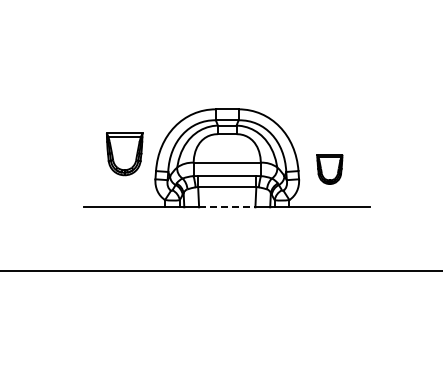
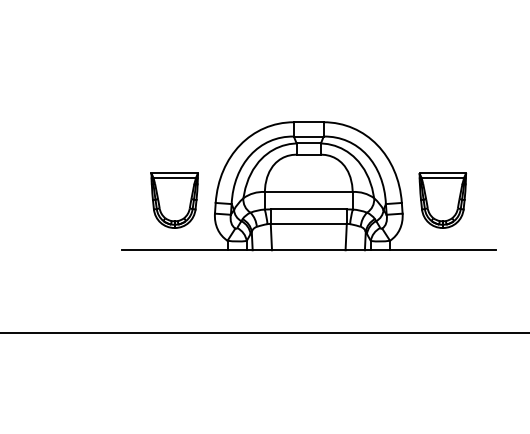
part: (124, 154) -> (174, 200), moved
part: (329, 169) -> (442, 200), size x1.43
line: (227, 207) -> (309, 250), dashed -> solid

